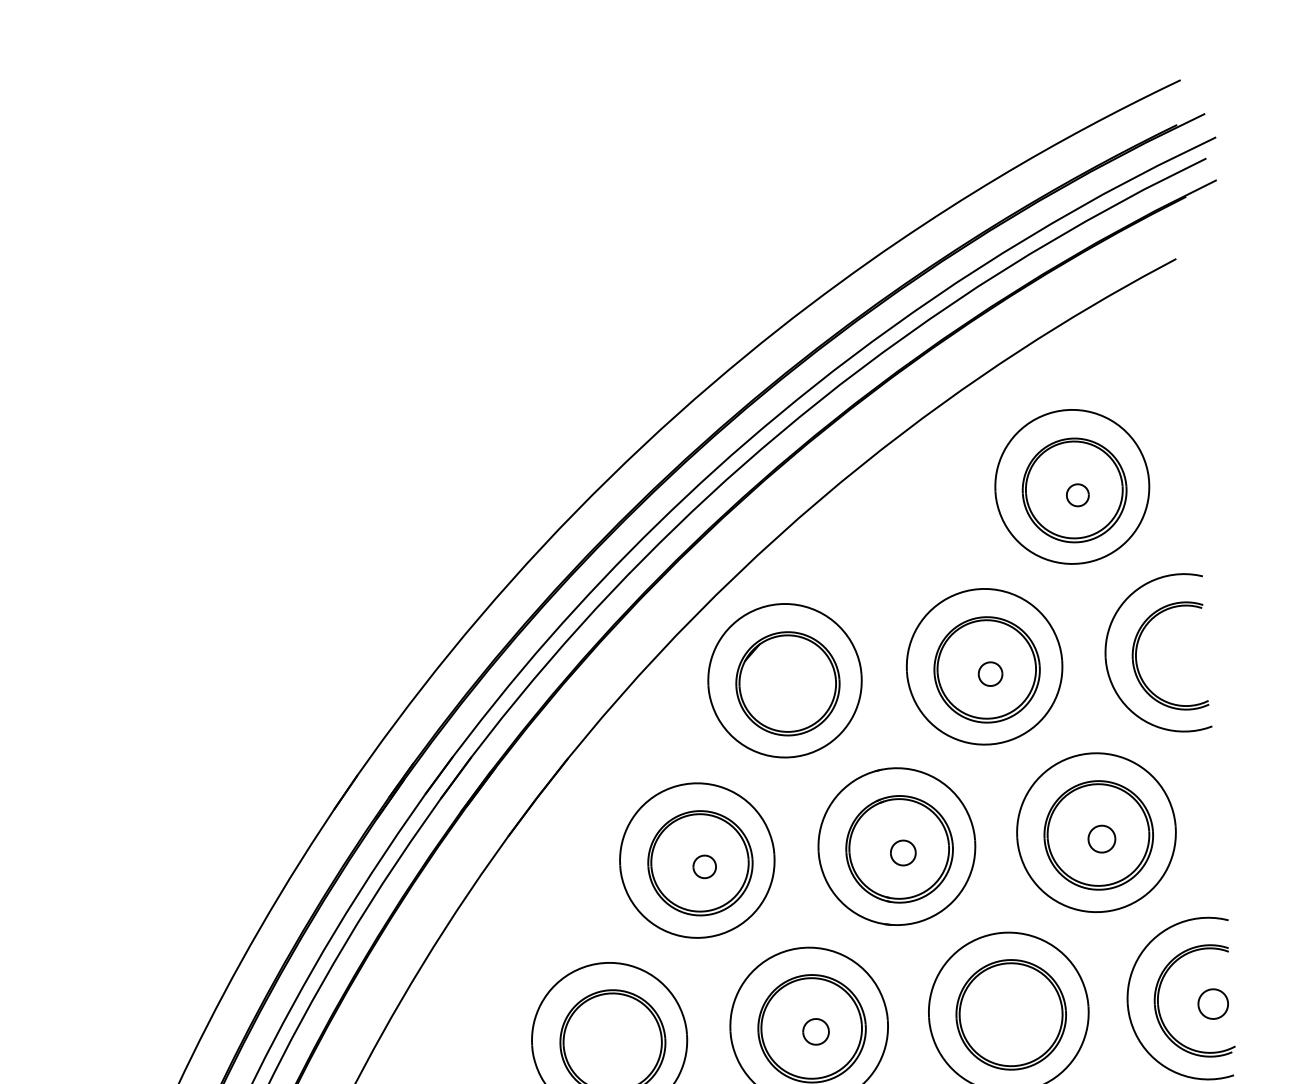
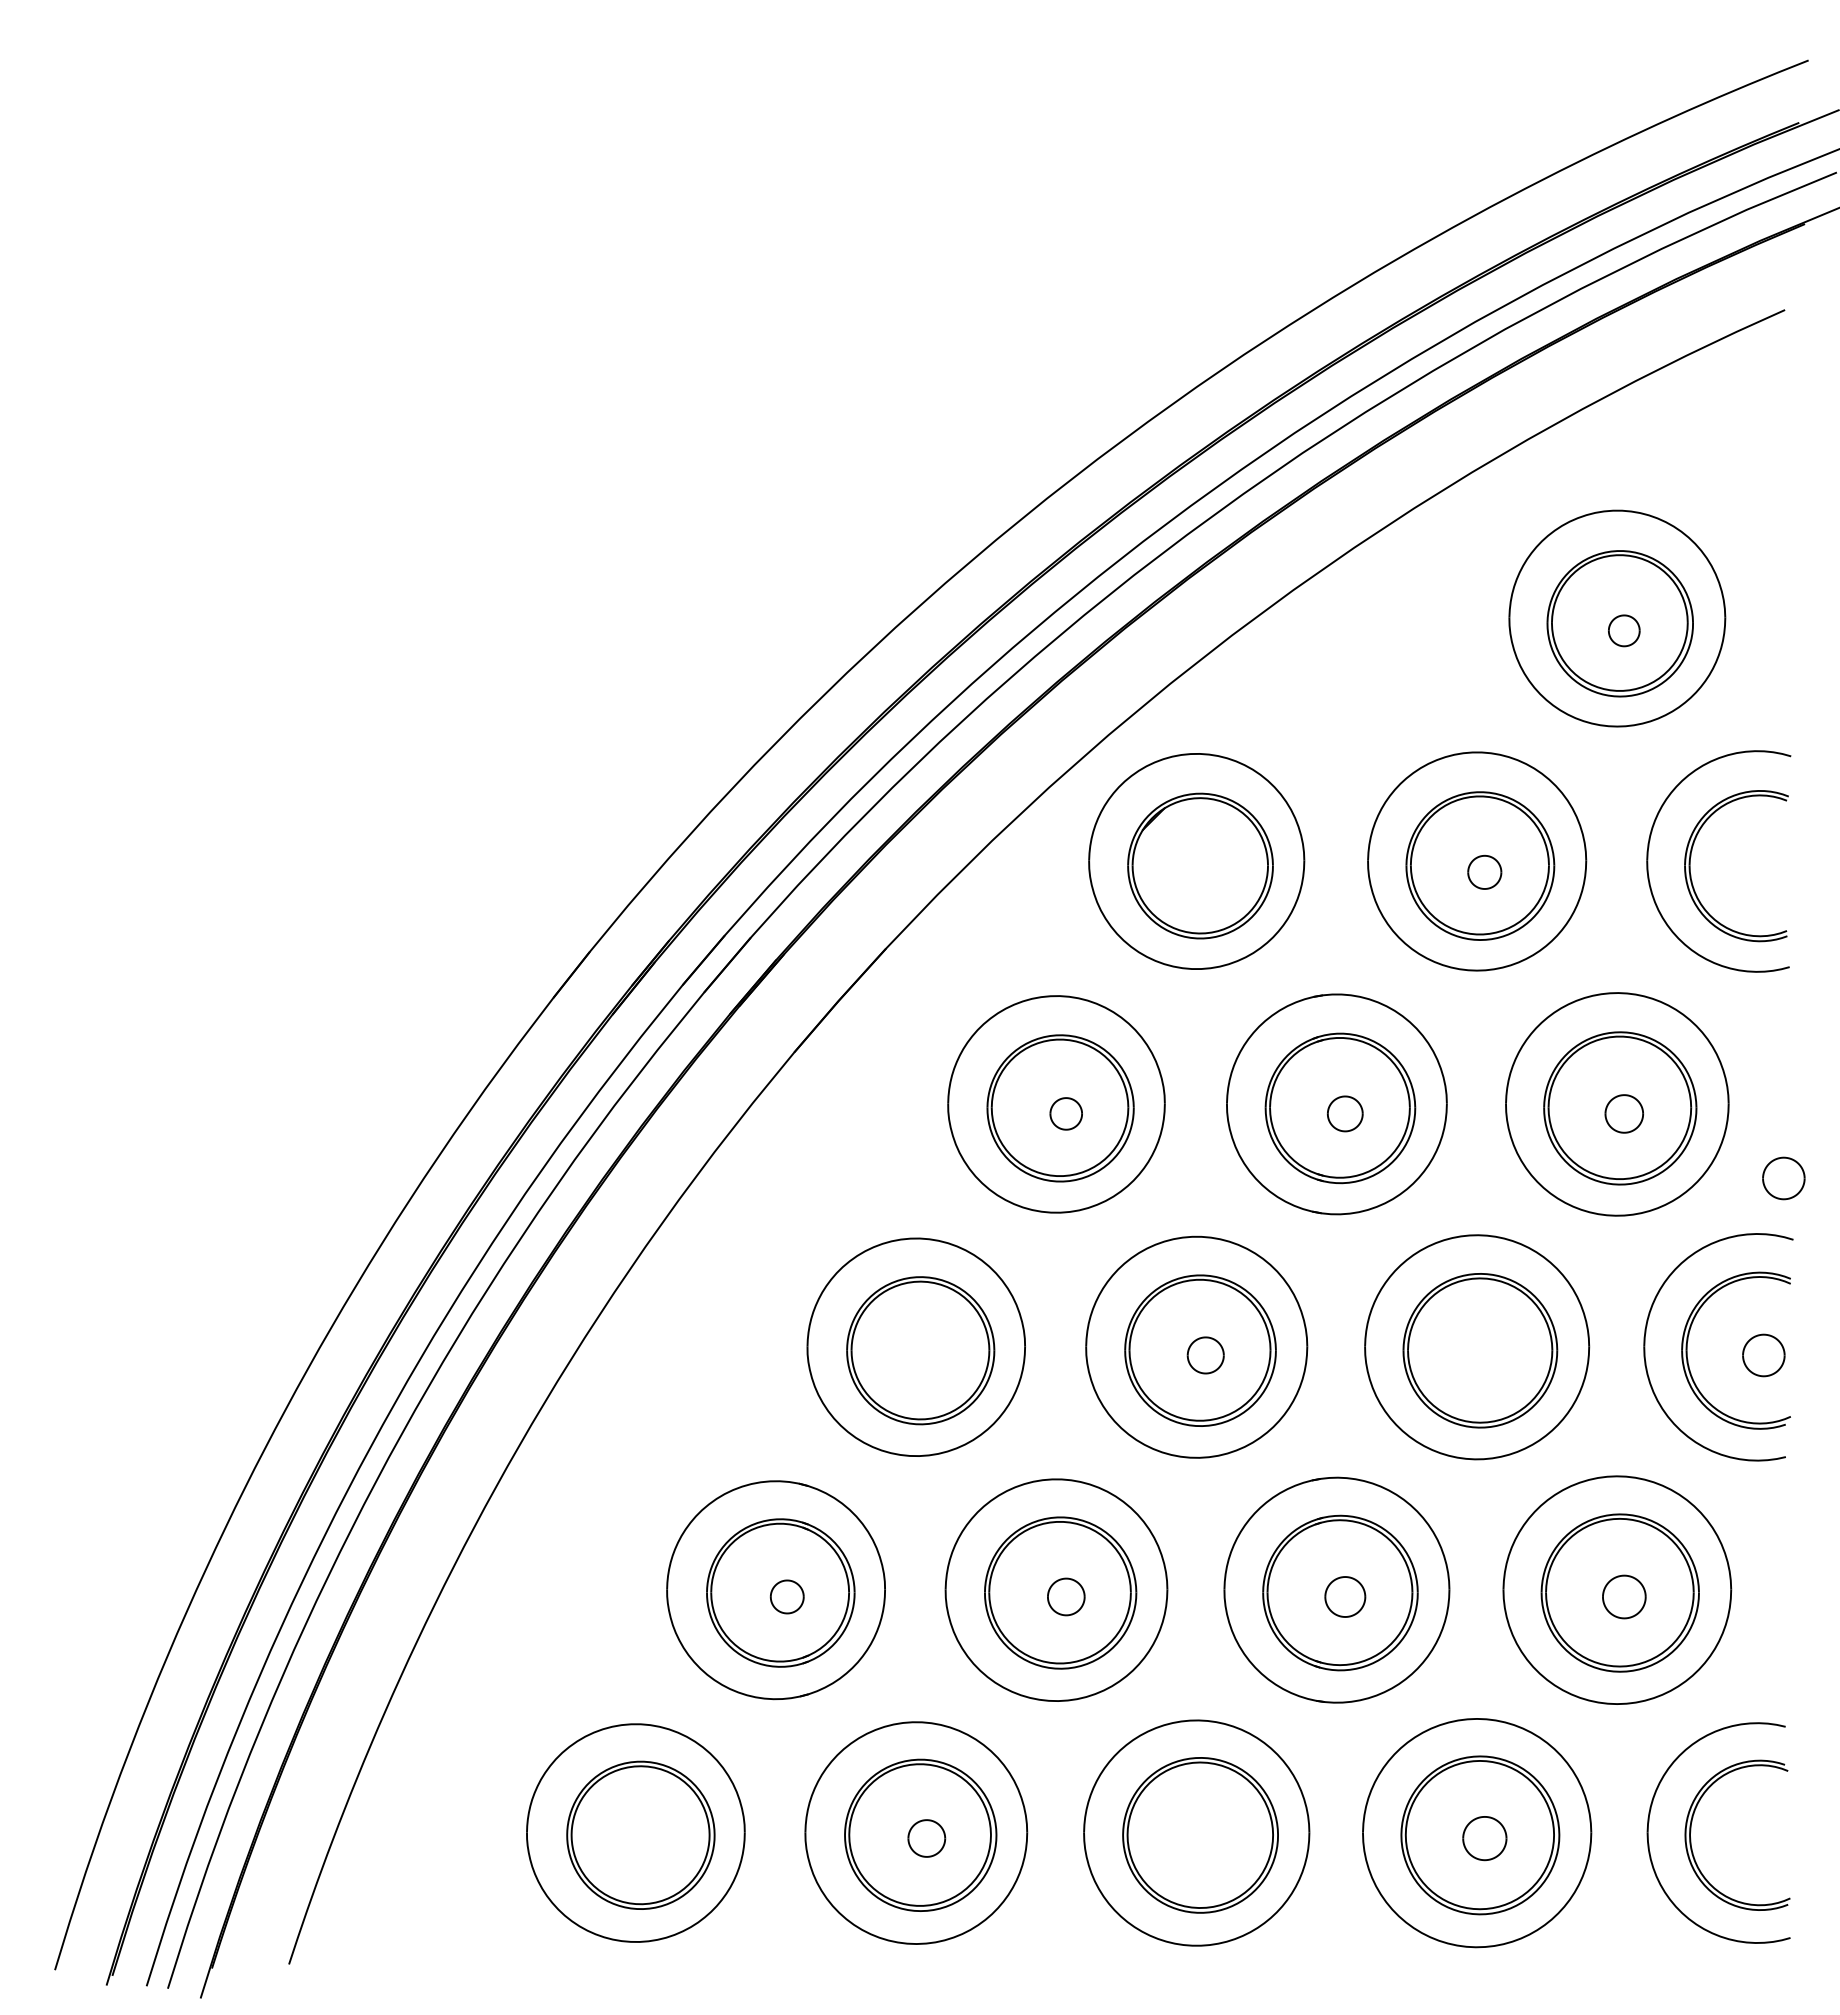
part: (1218, 877) -> (1783, 1178), added

